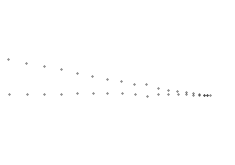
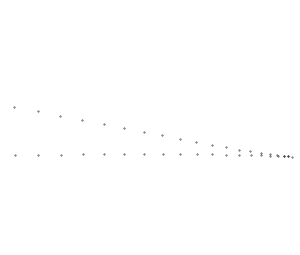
part: (147, 89) -> (212, 149), size x0.62

